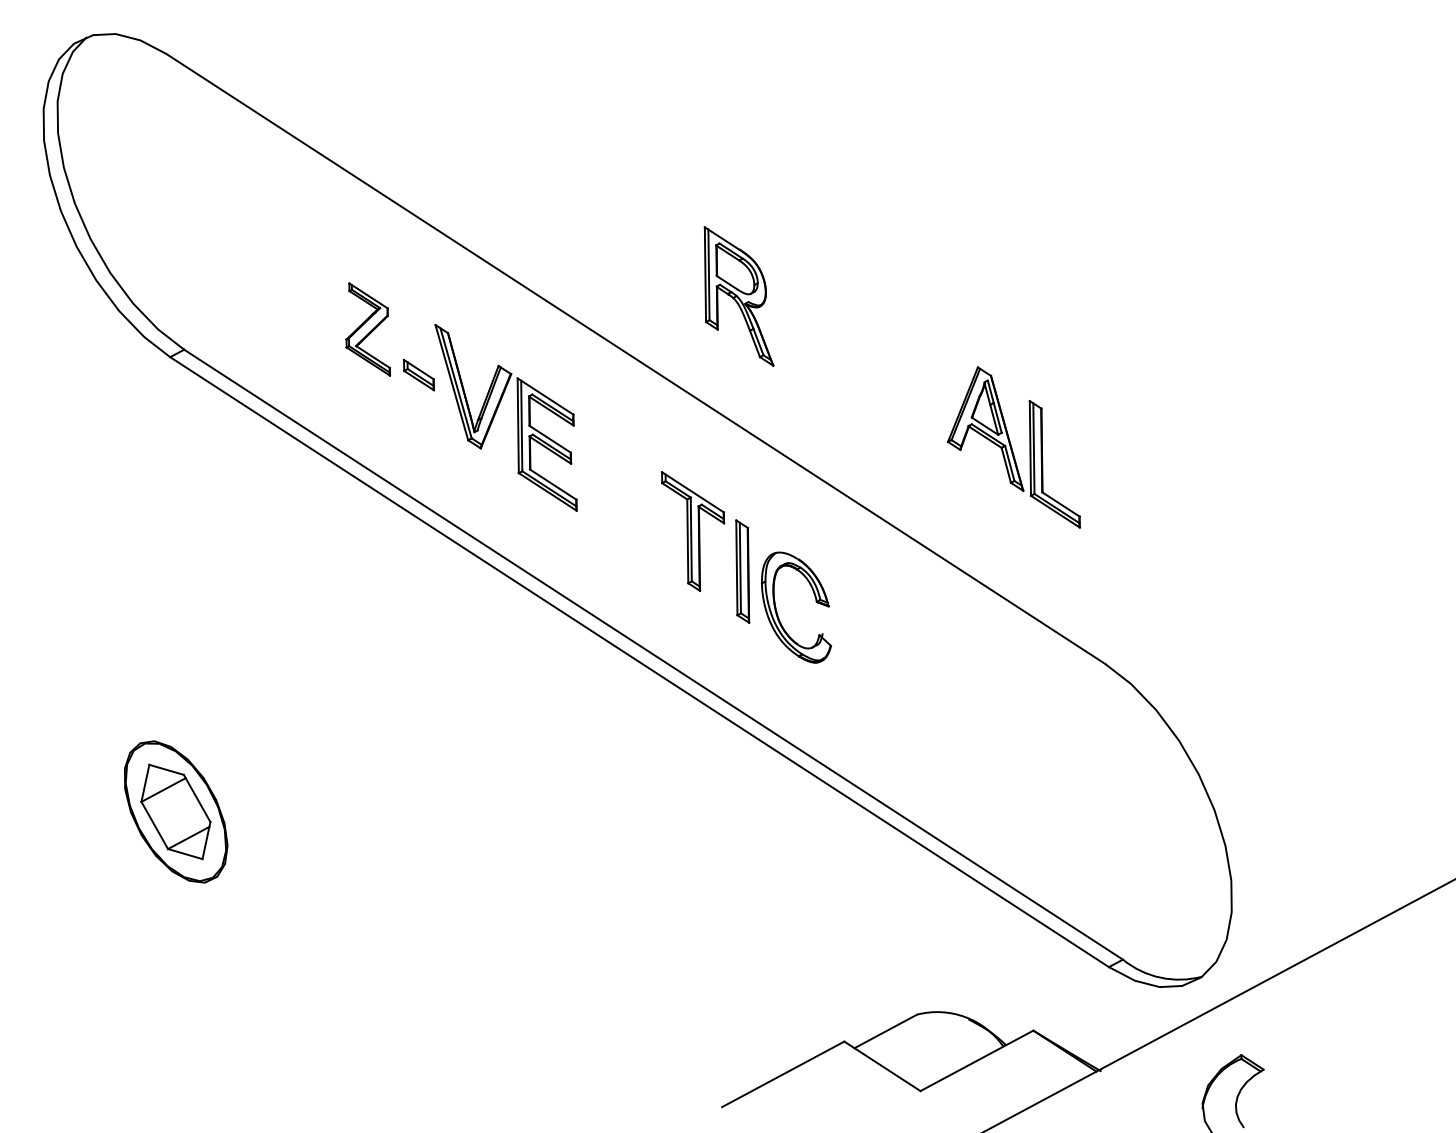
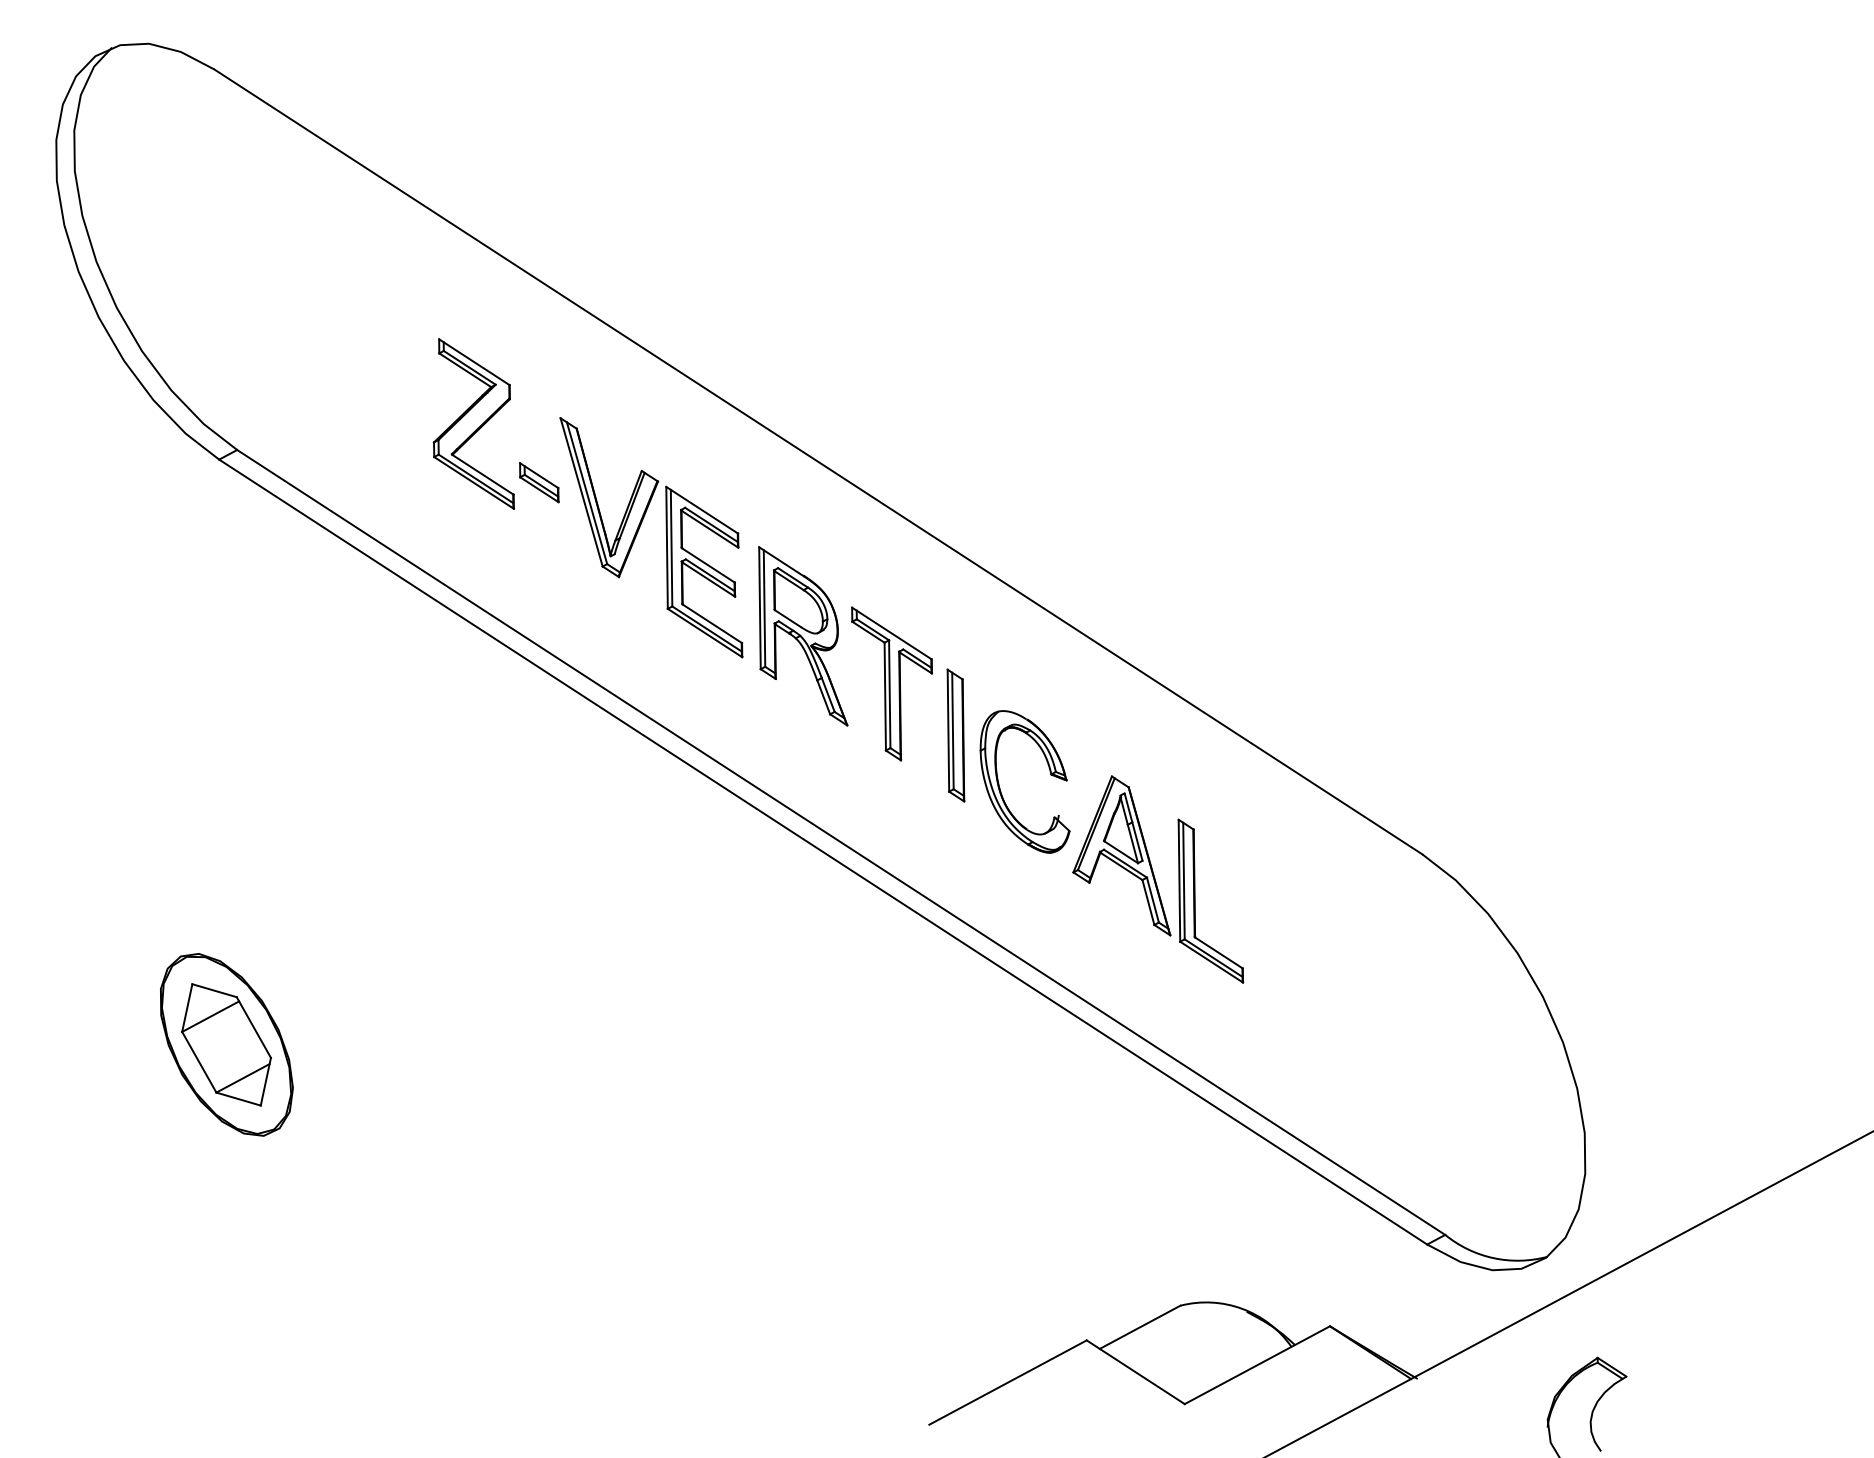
part: (738, 296) -> (802, 636), moved
part: (368, 329) -> (474, 424), size x1.43
part: (1013, 447) -> (1157, 879), moved

